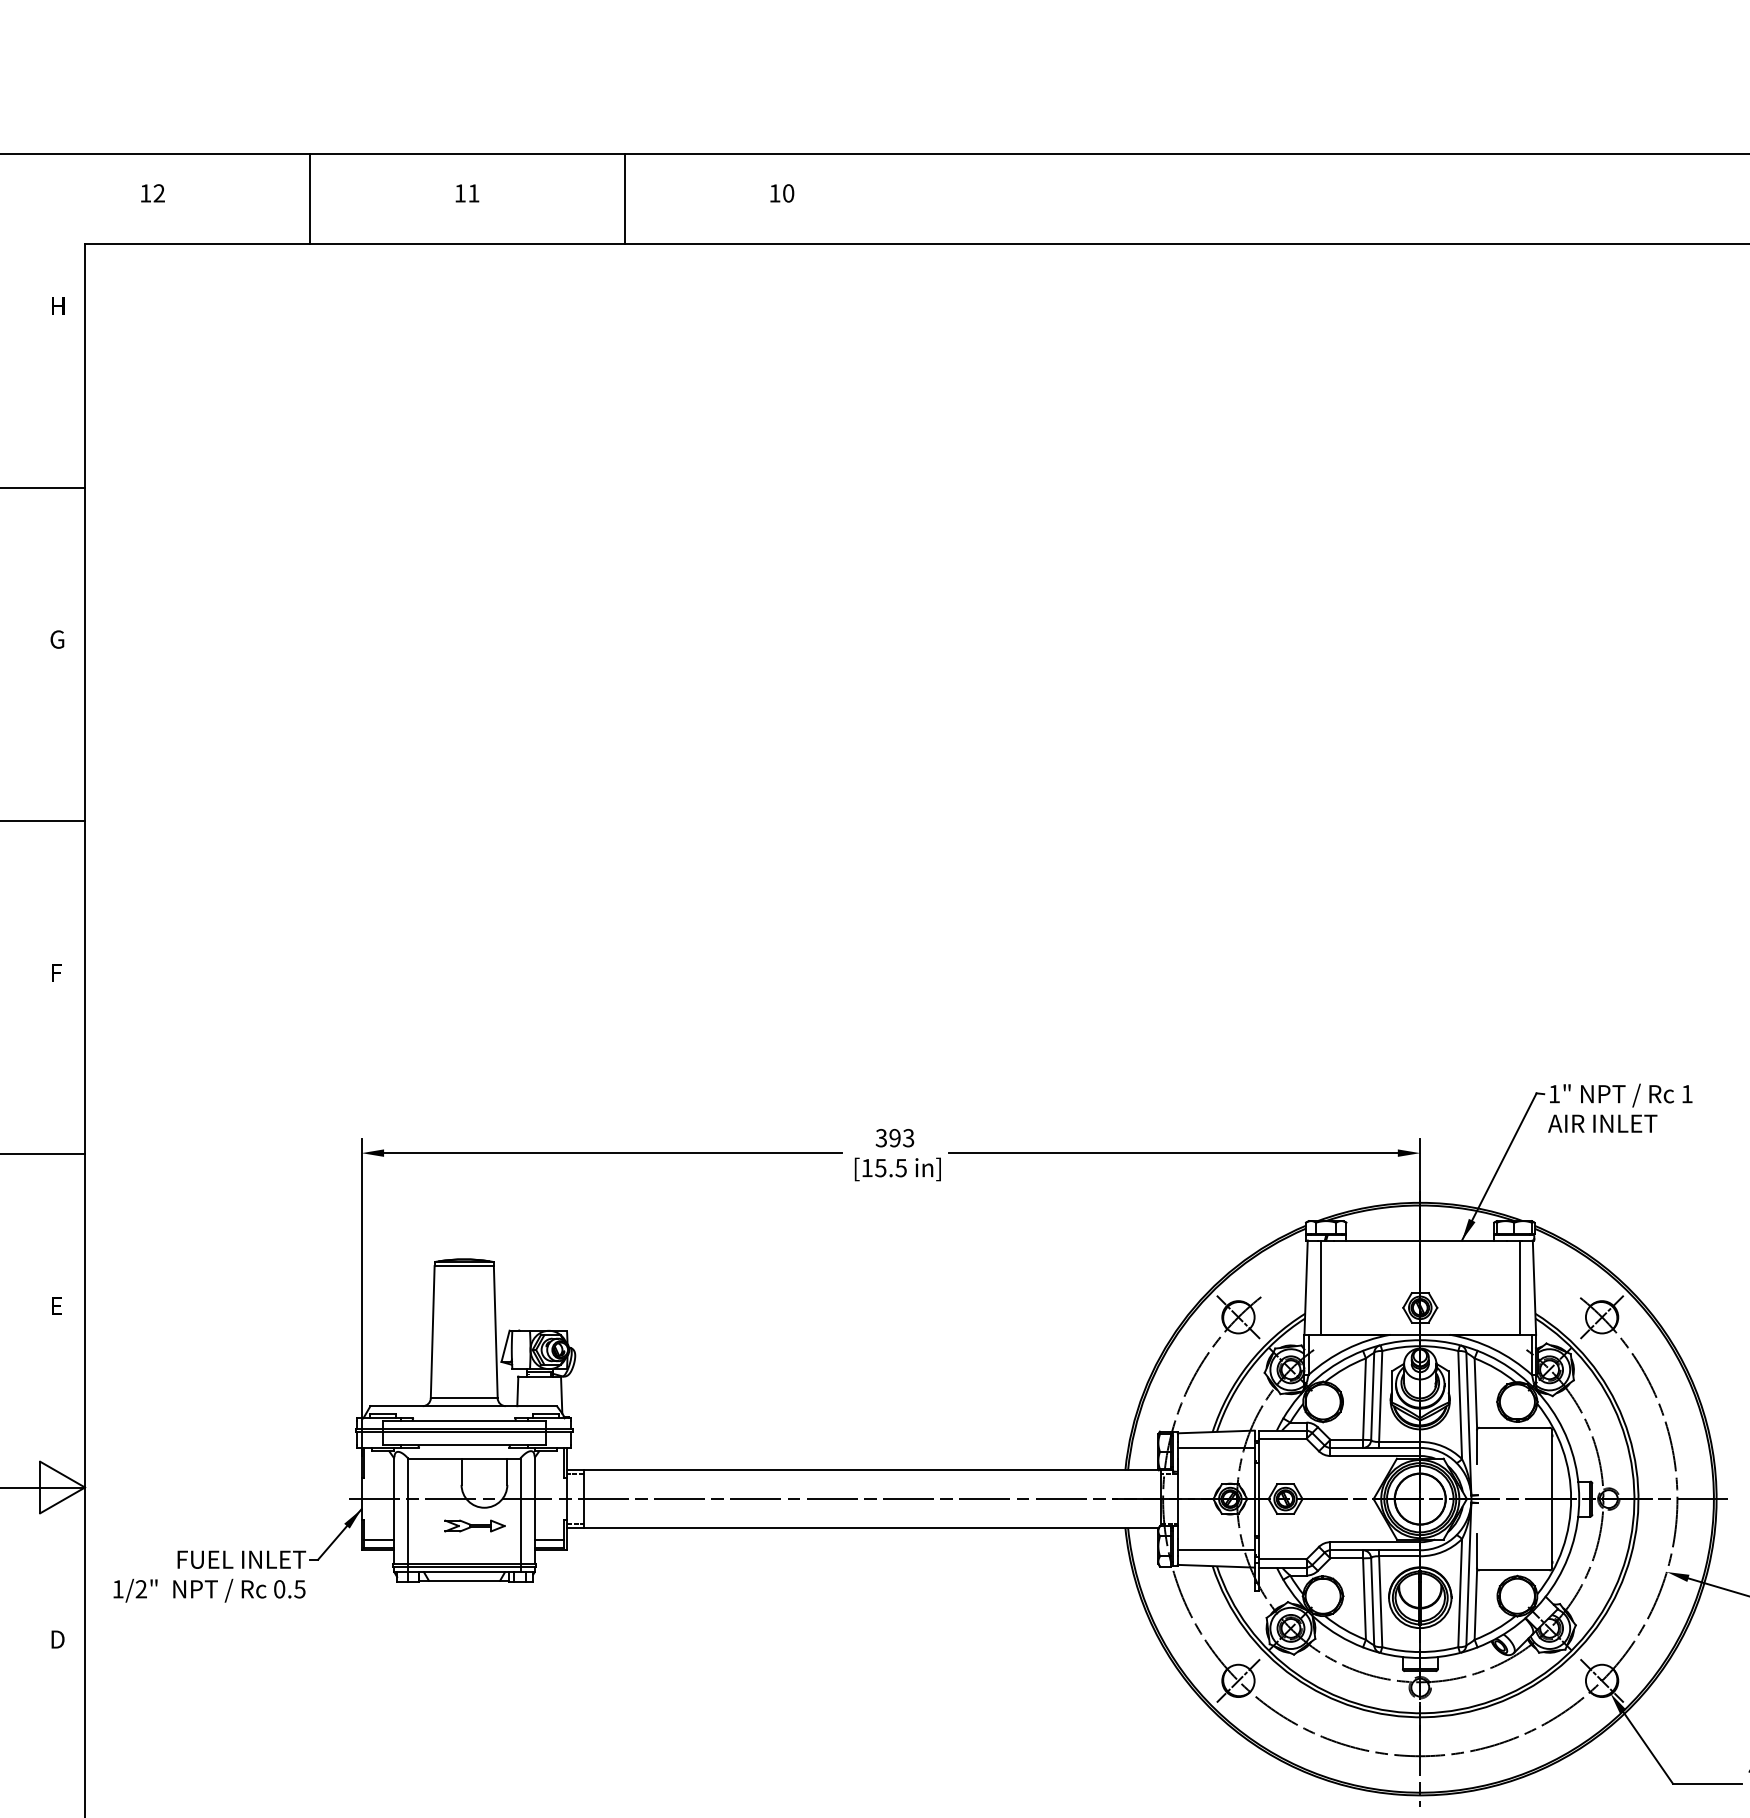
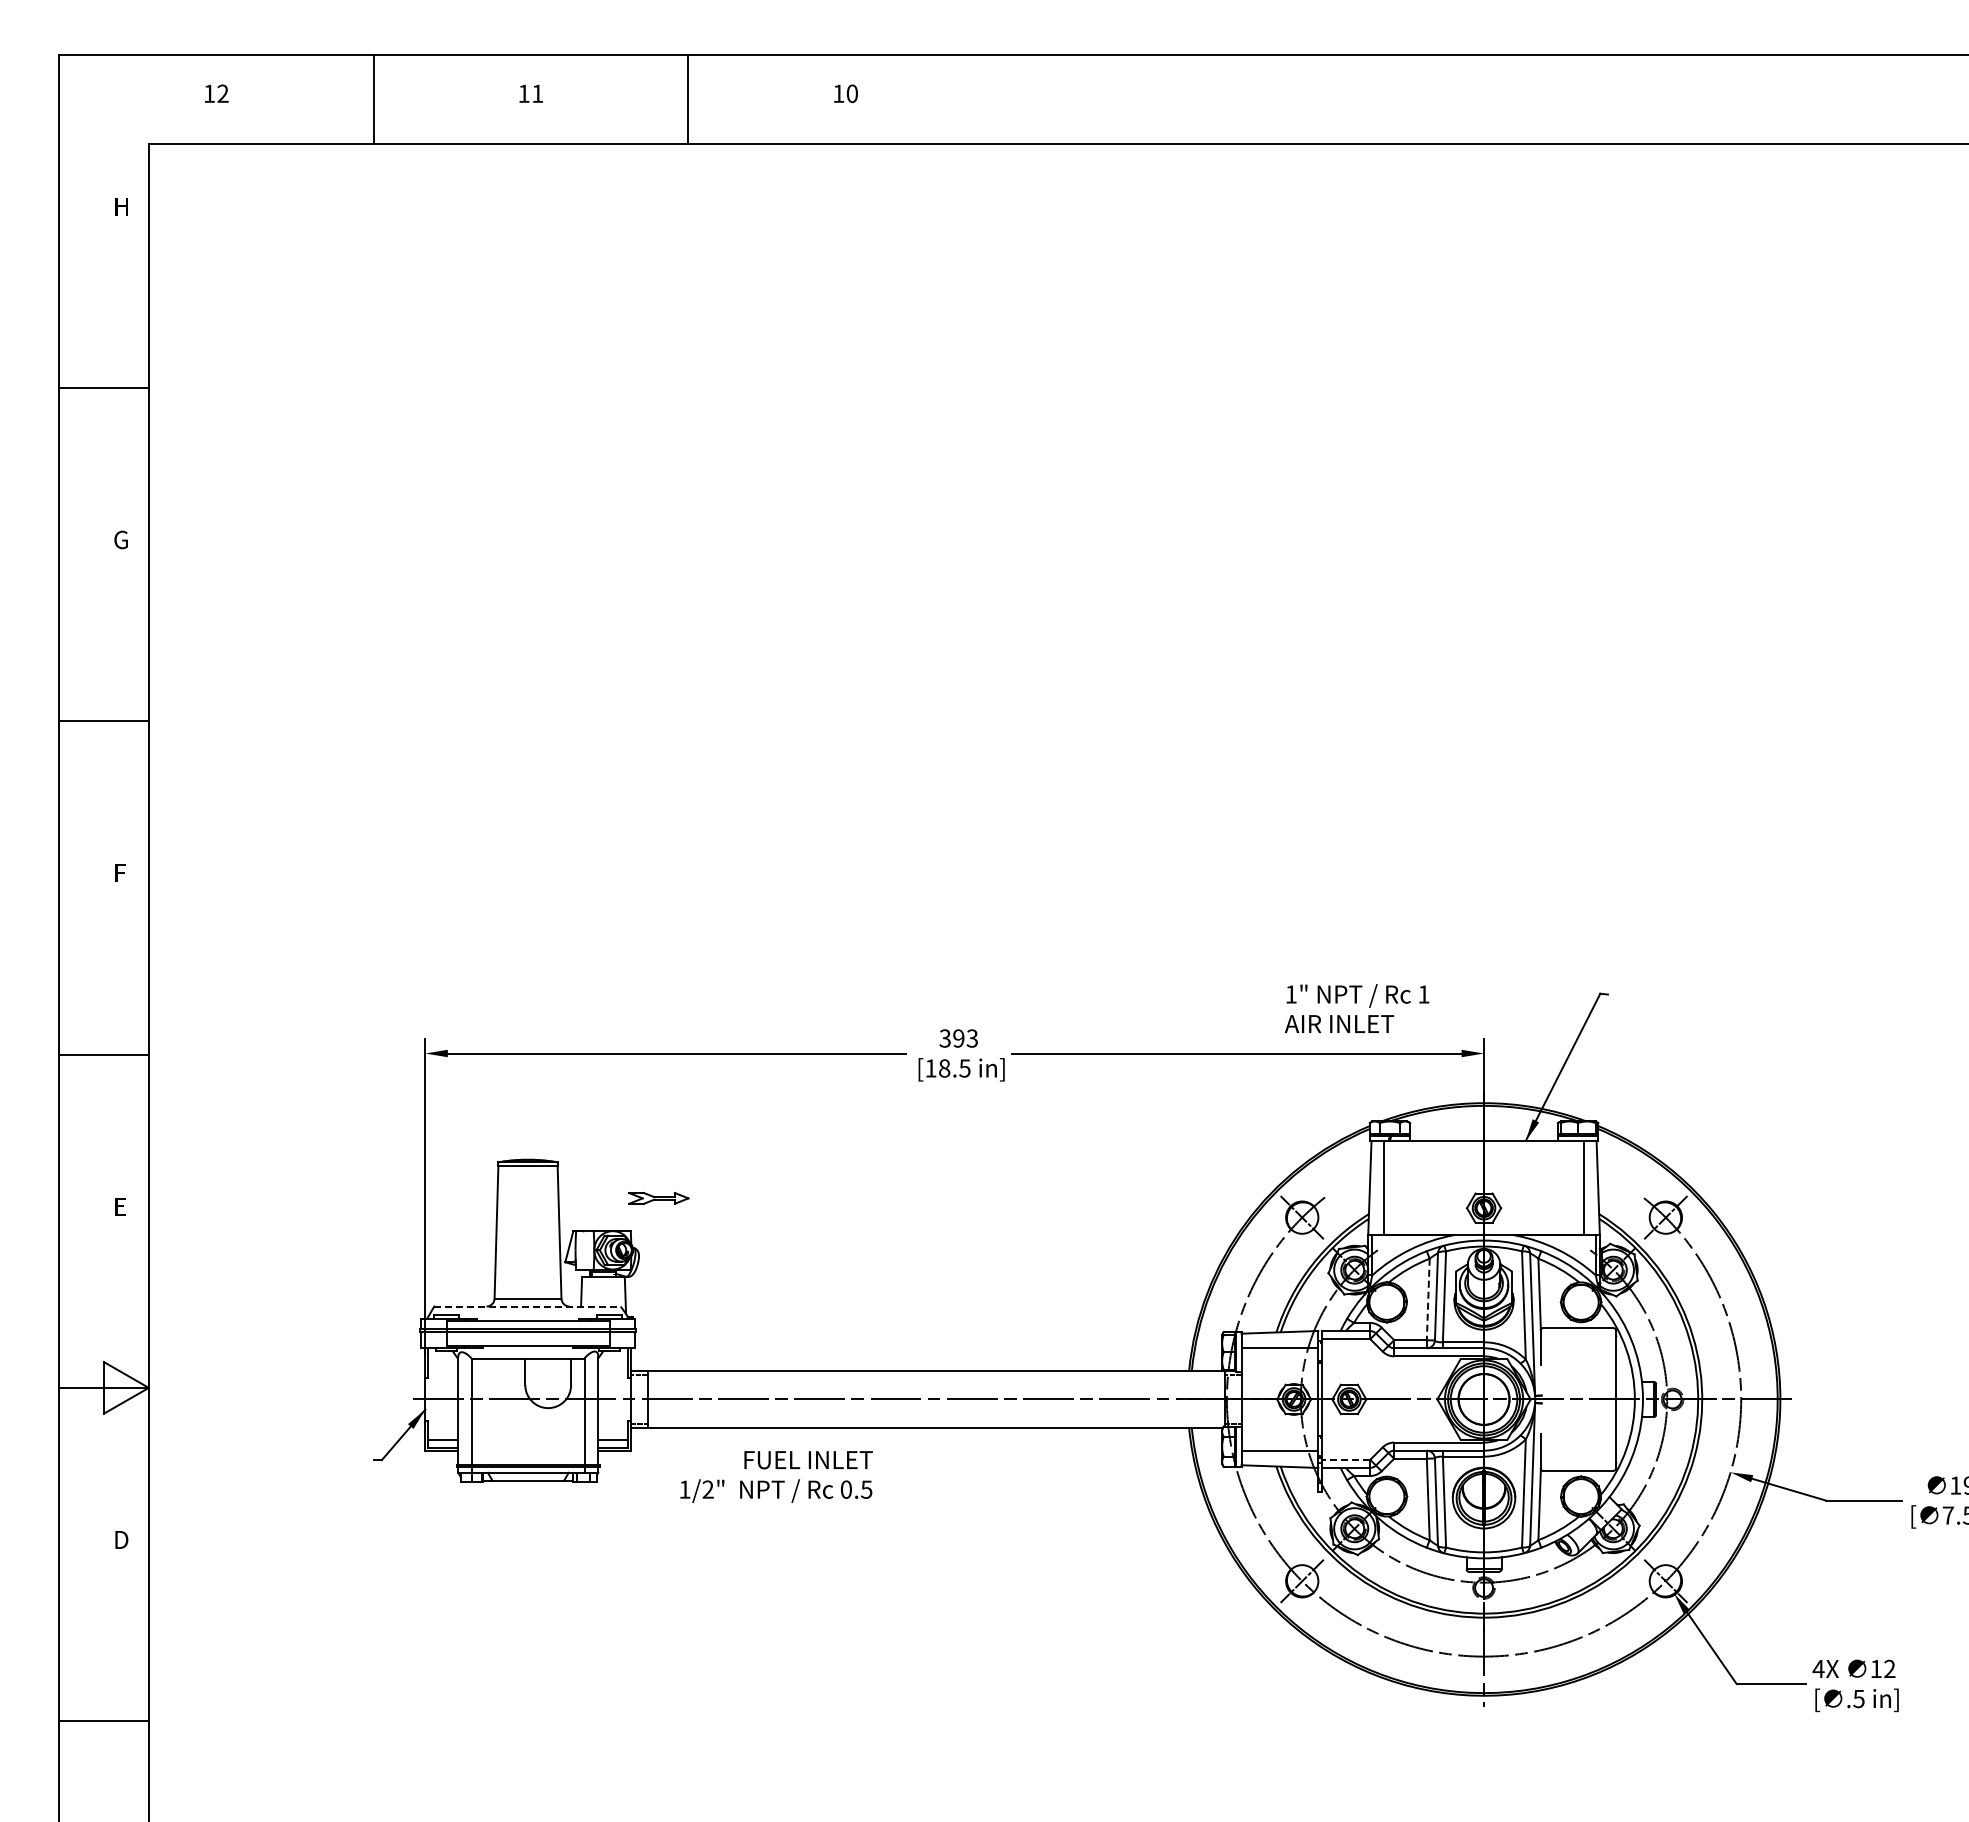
text: (1619, 1108) -> (1356, 1008), moved
text: (880, 1168) -> (944, 1068), [15.5 -> [18.5
line: (1364, 1399) -> (1428, 1299), solid -> dashed
line: (463, 1406) -> (527, 1306), solid -> dashed
part: (474, 1526) -> (658, 1198), moved
line: (1282, 1559) -> (1346, 1459), solid -> dashed
text: (209, 1576) -> (776, 1476), moved

